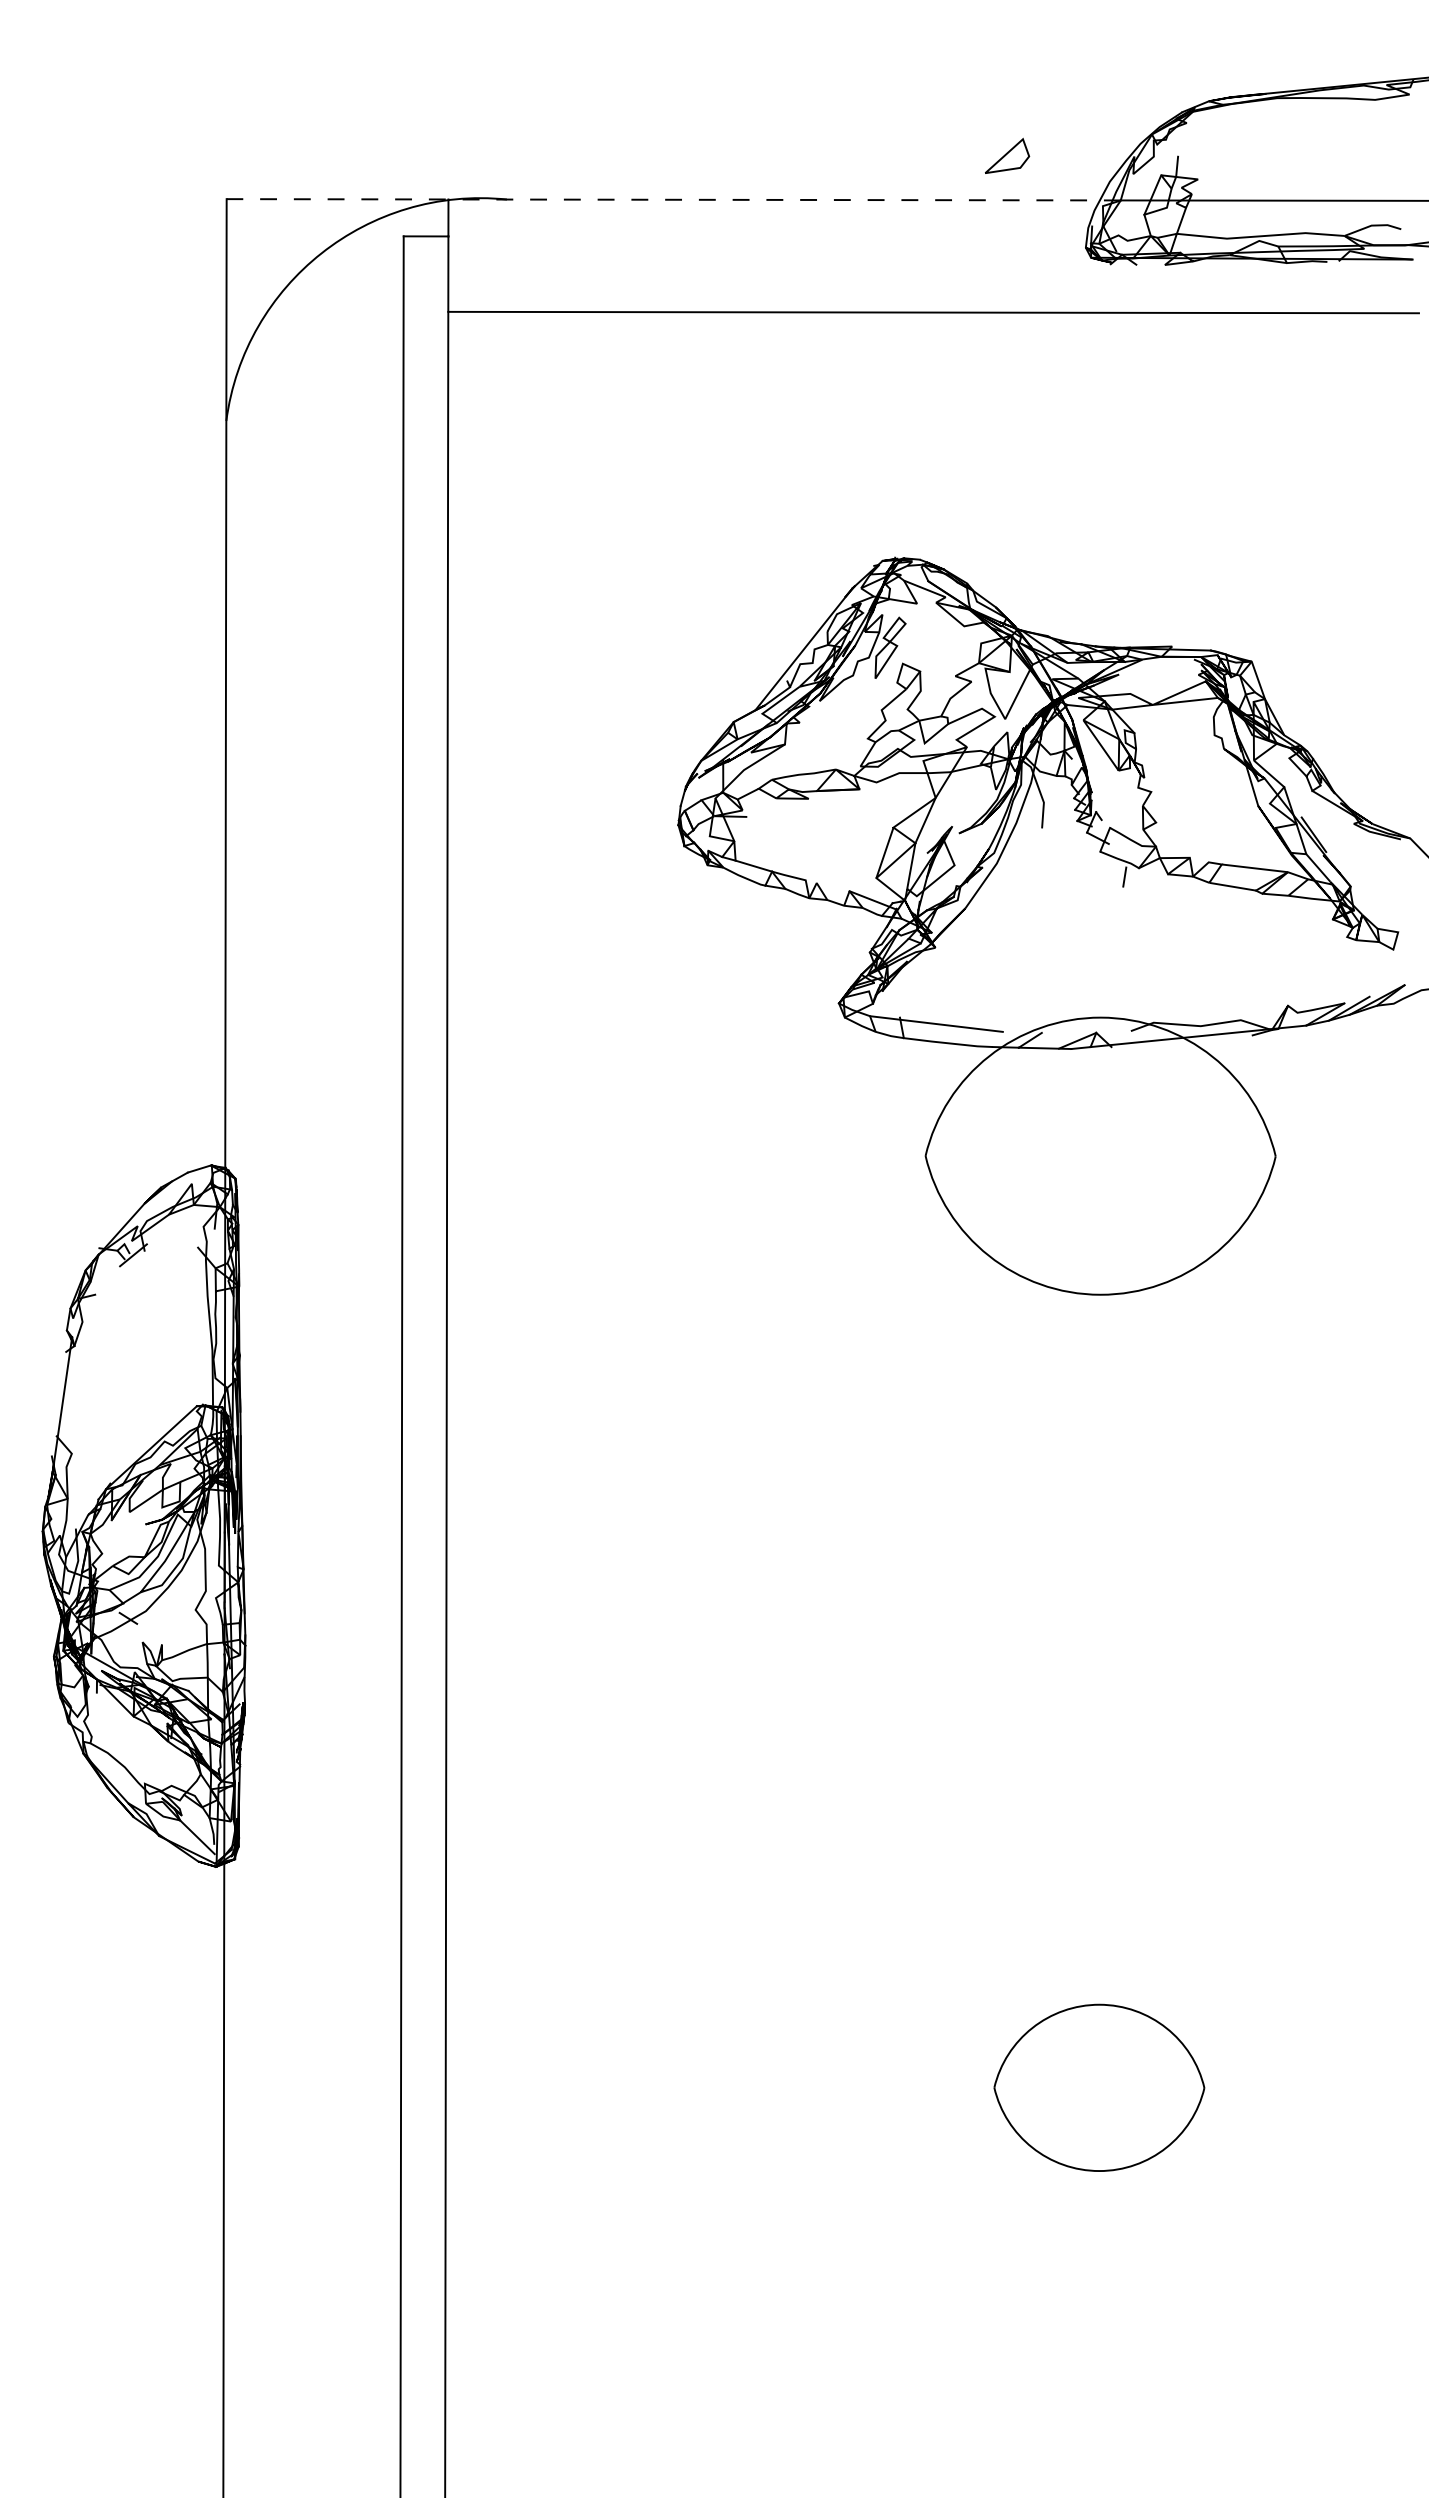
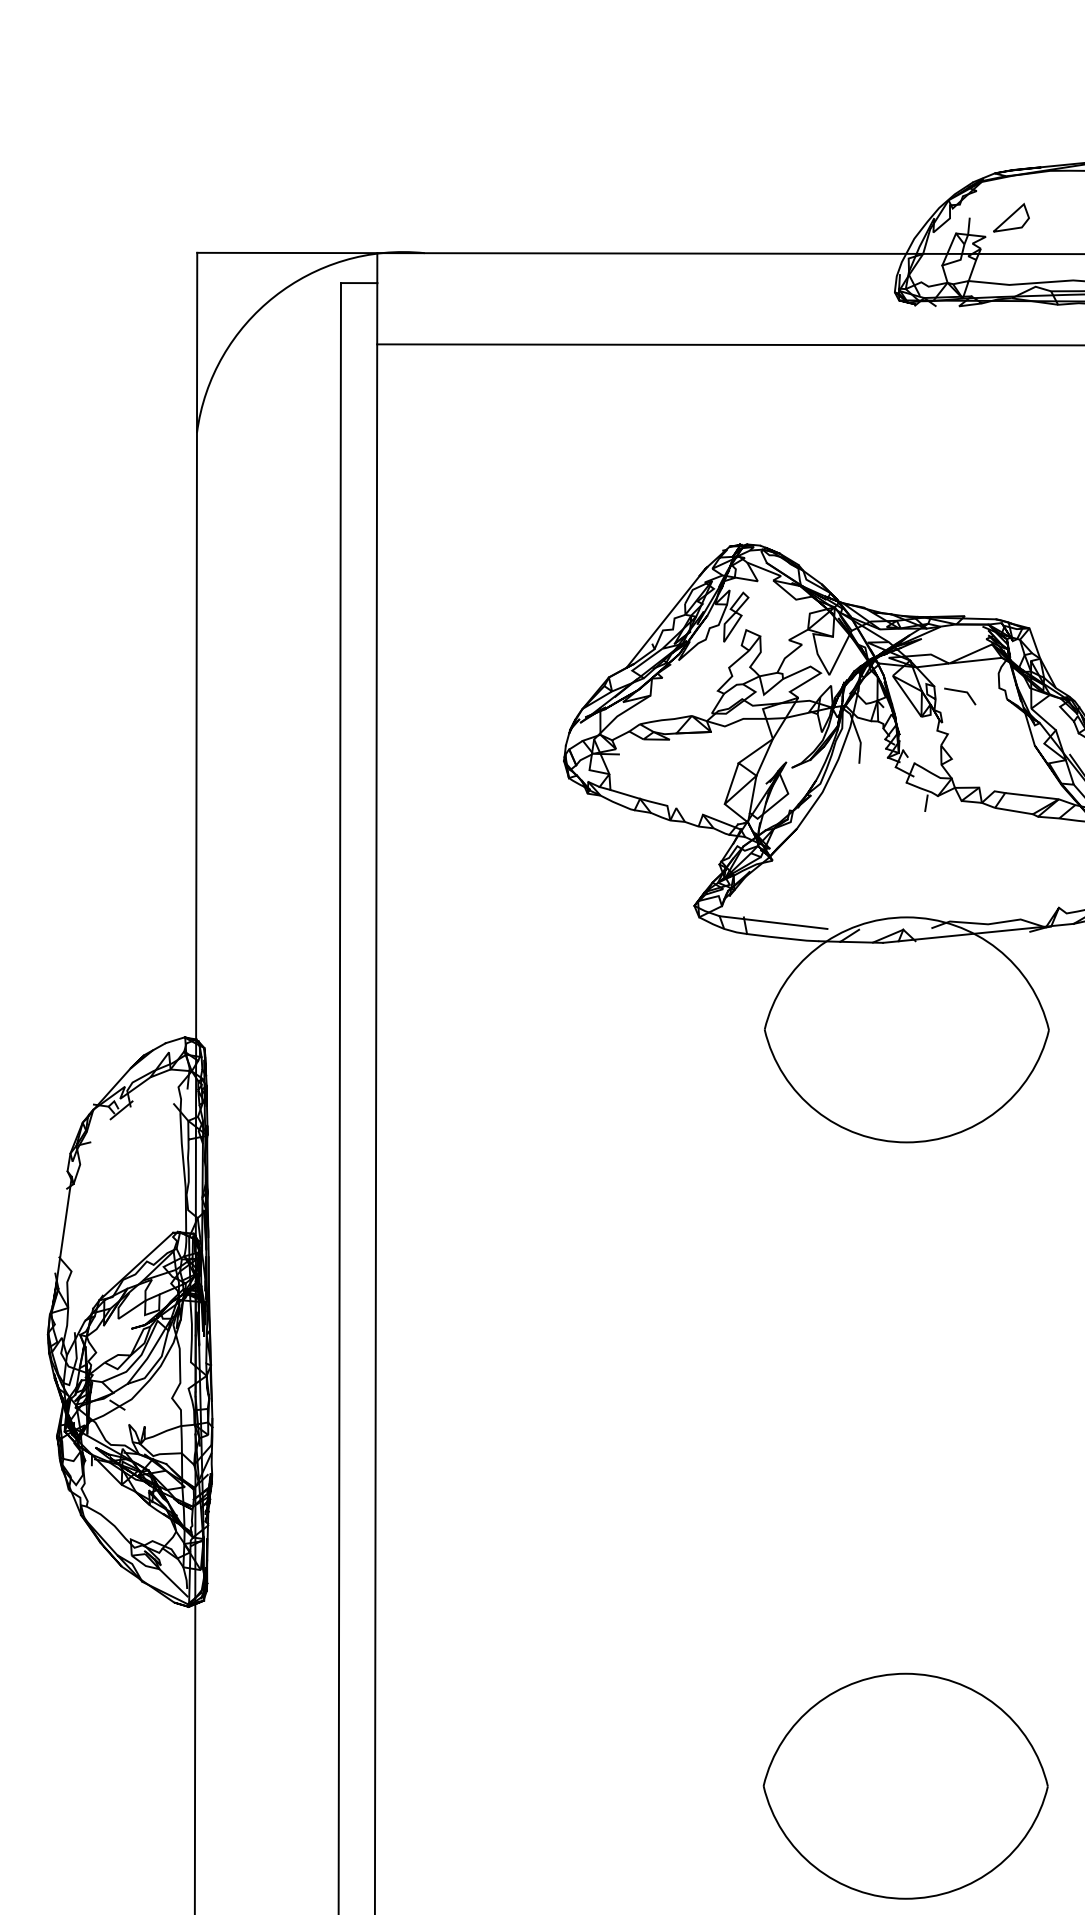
part: (1007, 155) -> (1011, 217), moved
line: (673, 199) -> (560, 253), dashed -> solid
line: (1167, 740) -> (961, 692), added
part: (1099, 2087) -> (905, 1786), size x1.67

